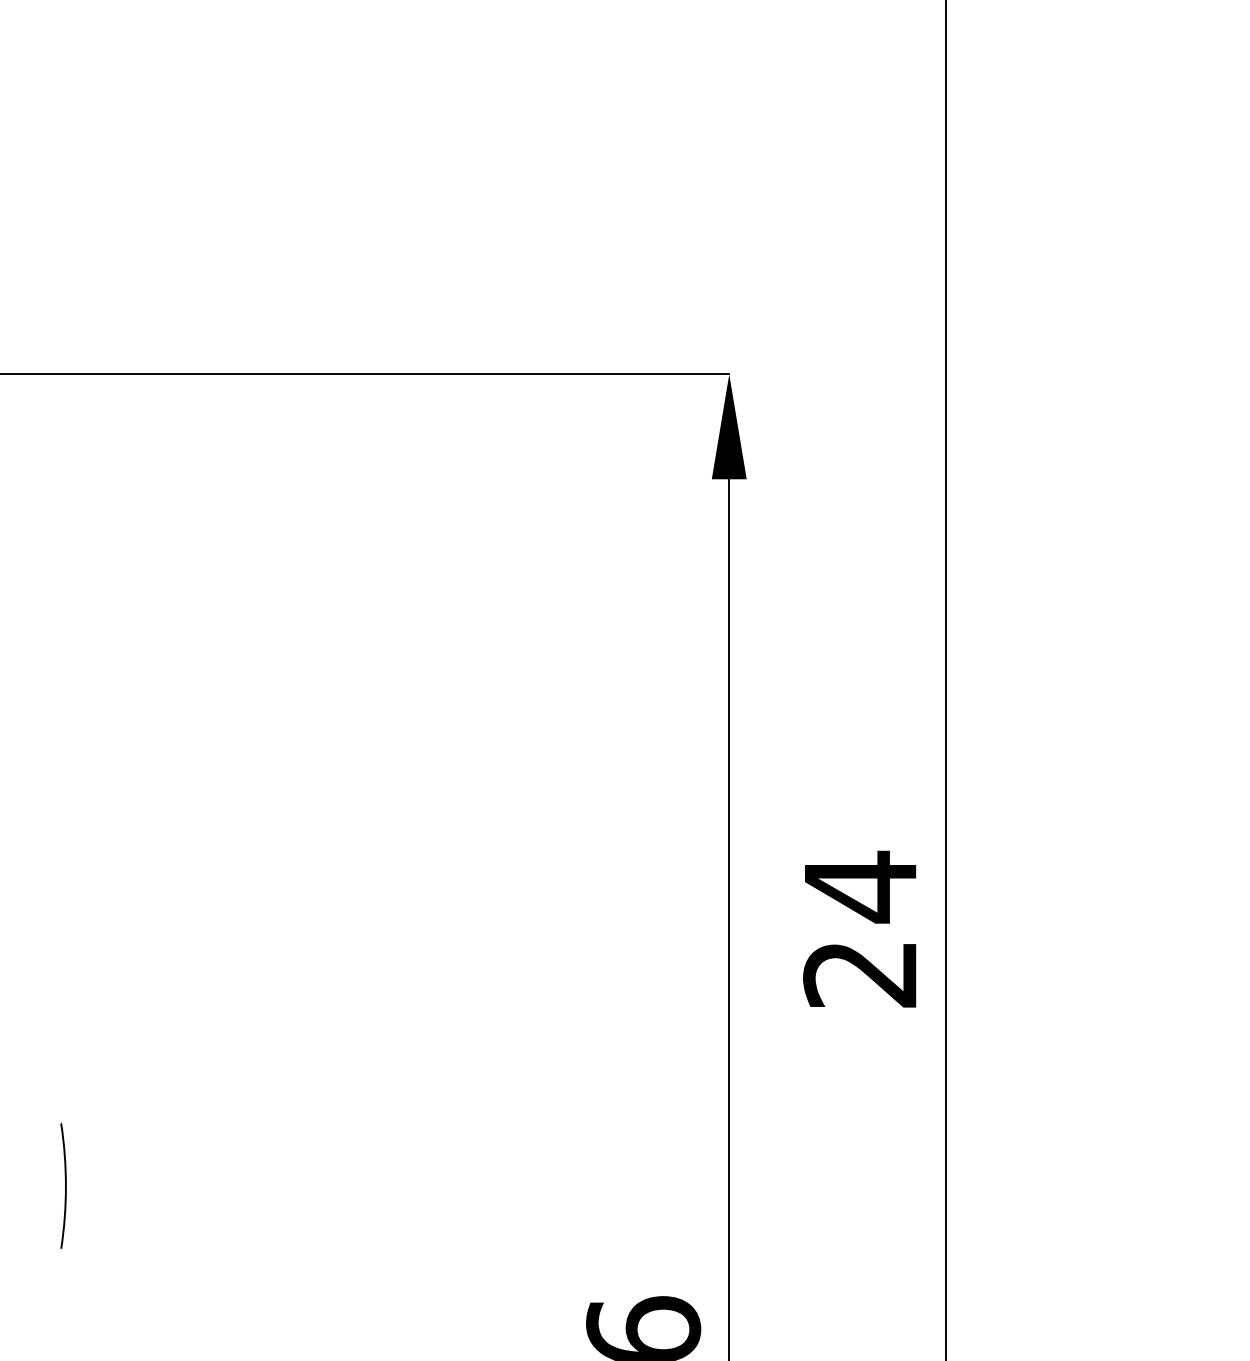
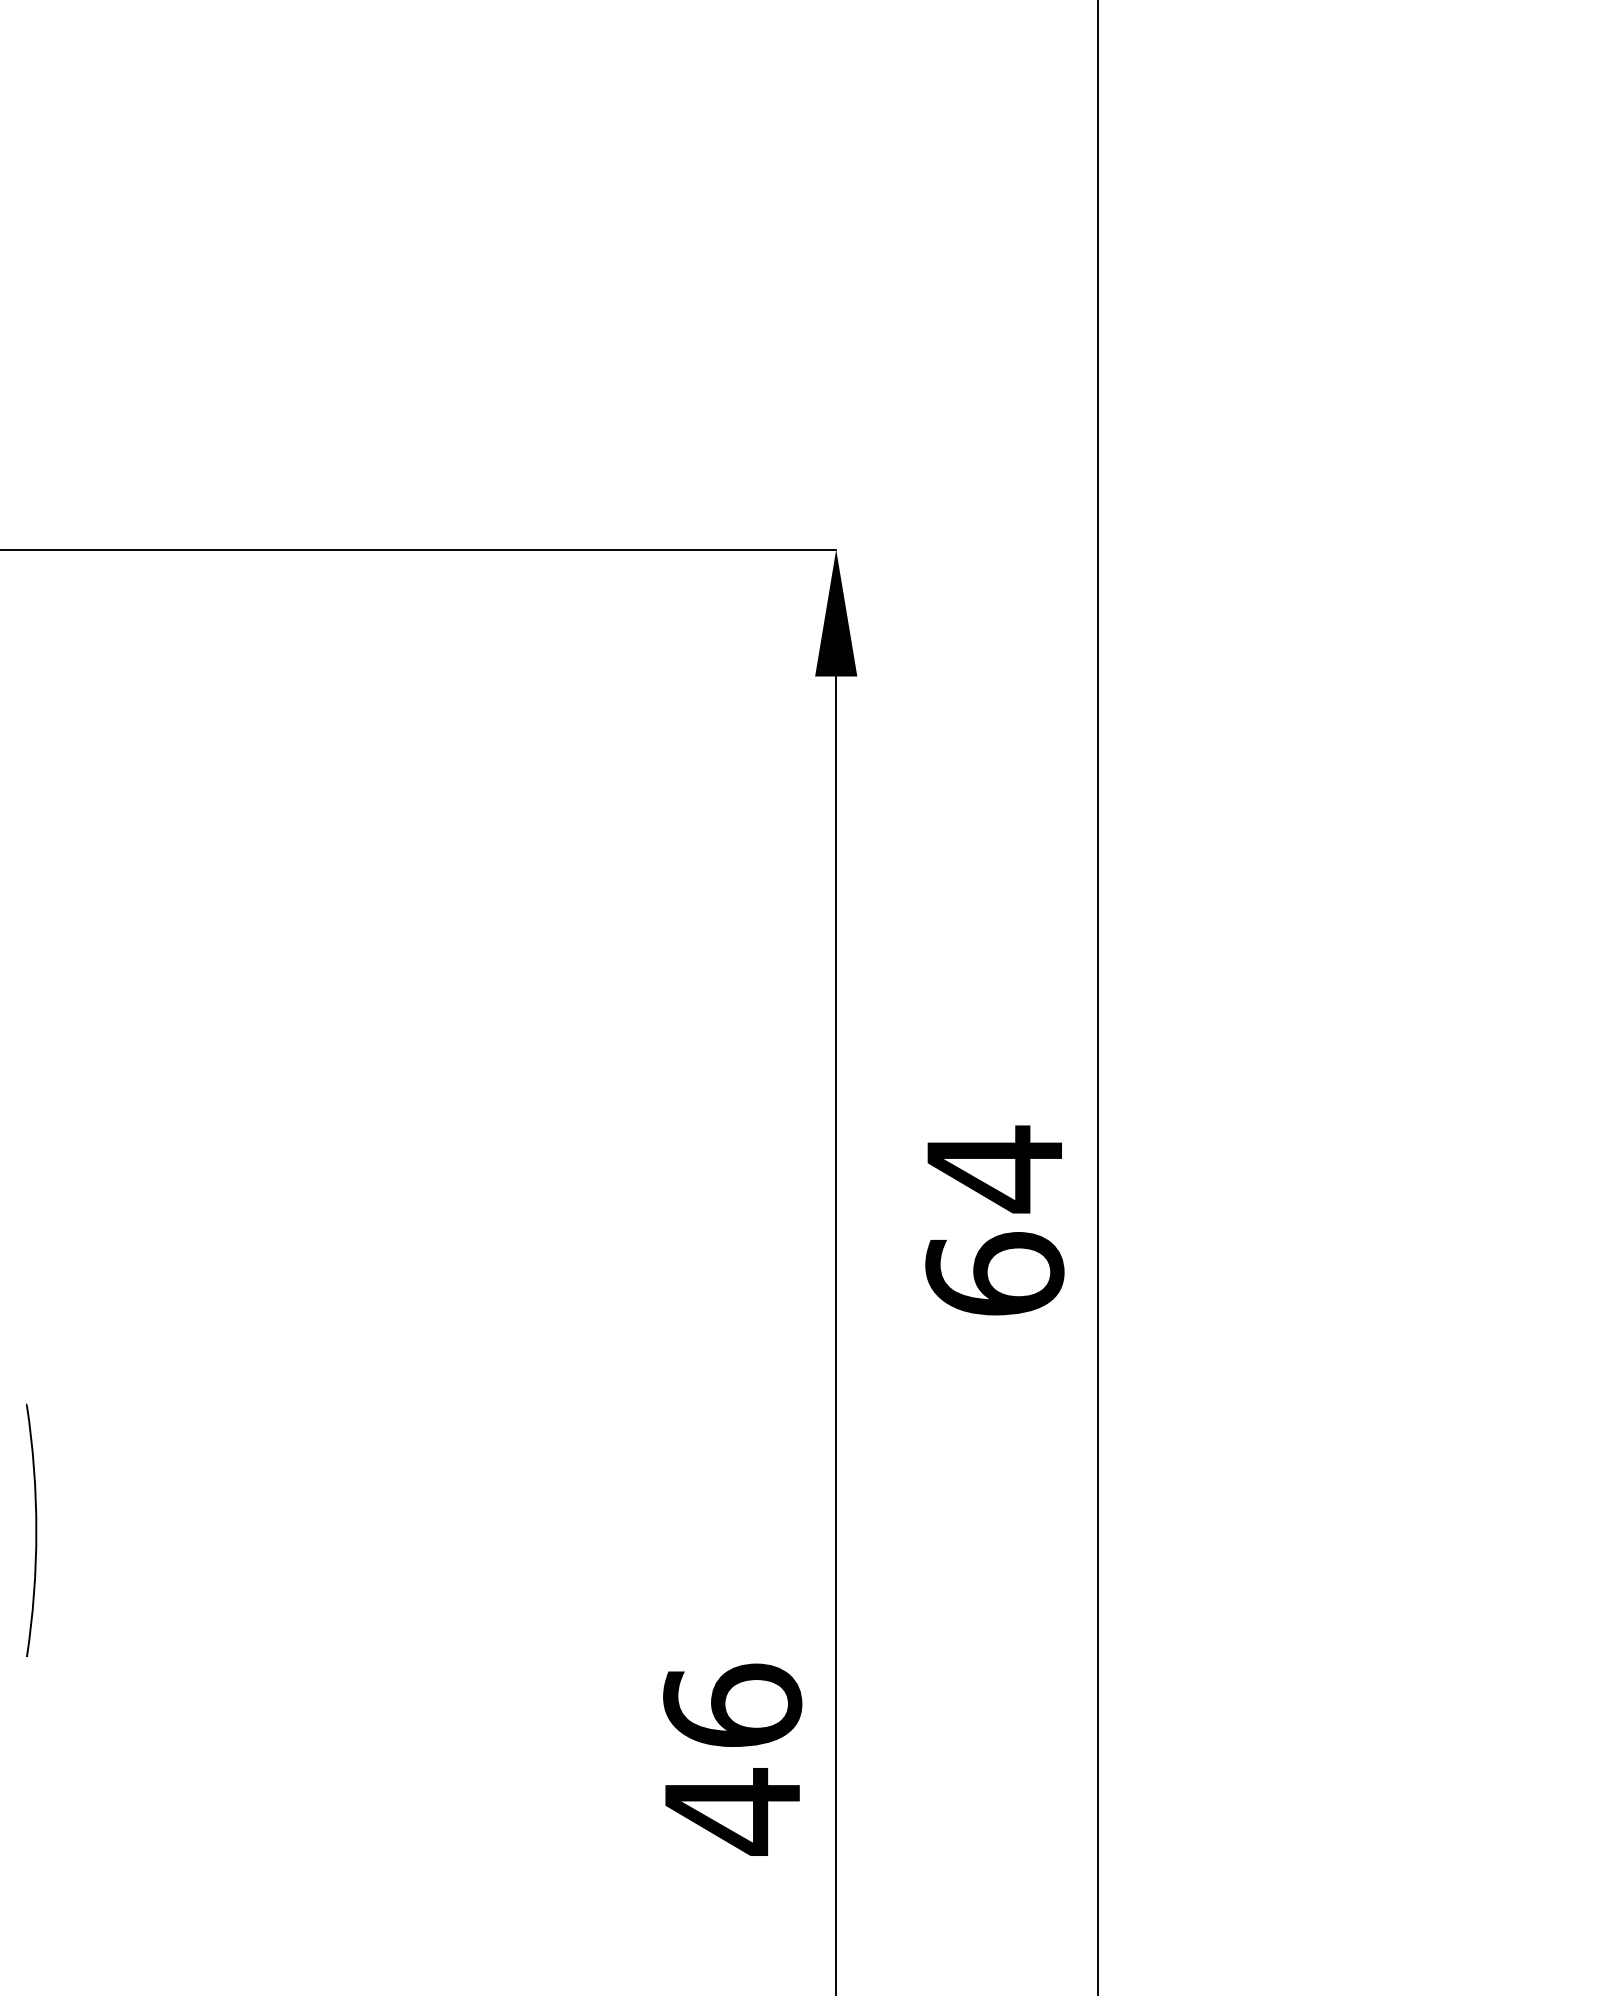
text: (860, 973) -> (994, 1273), 24 -> 64
part: (63, 1185) -> (31, 1530), size x1.67

